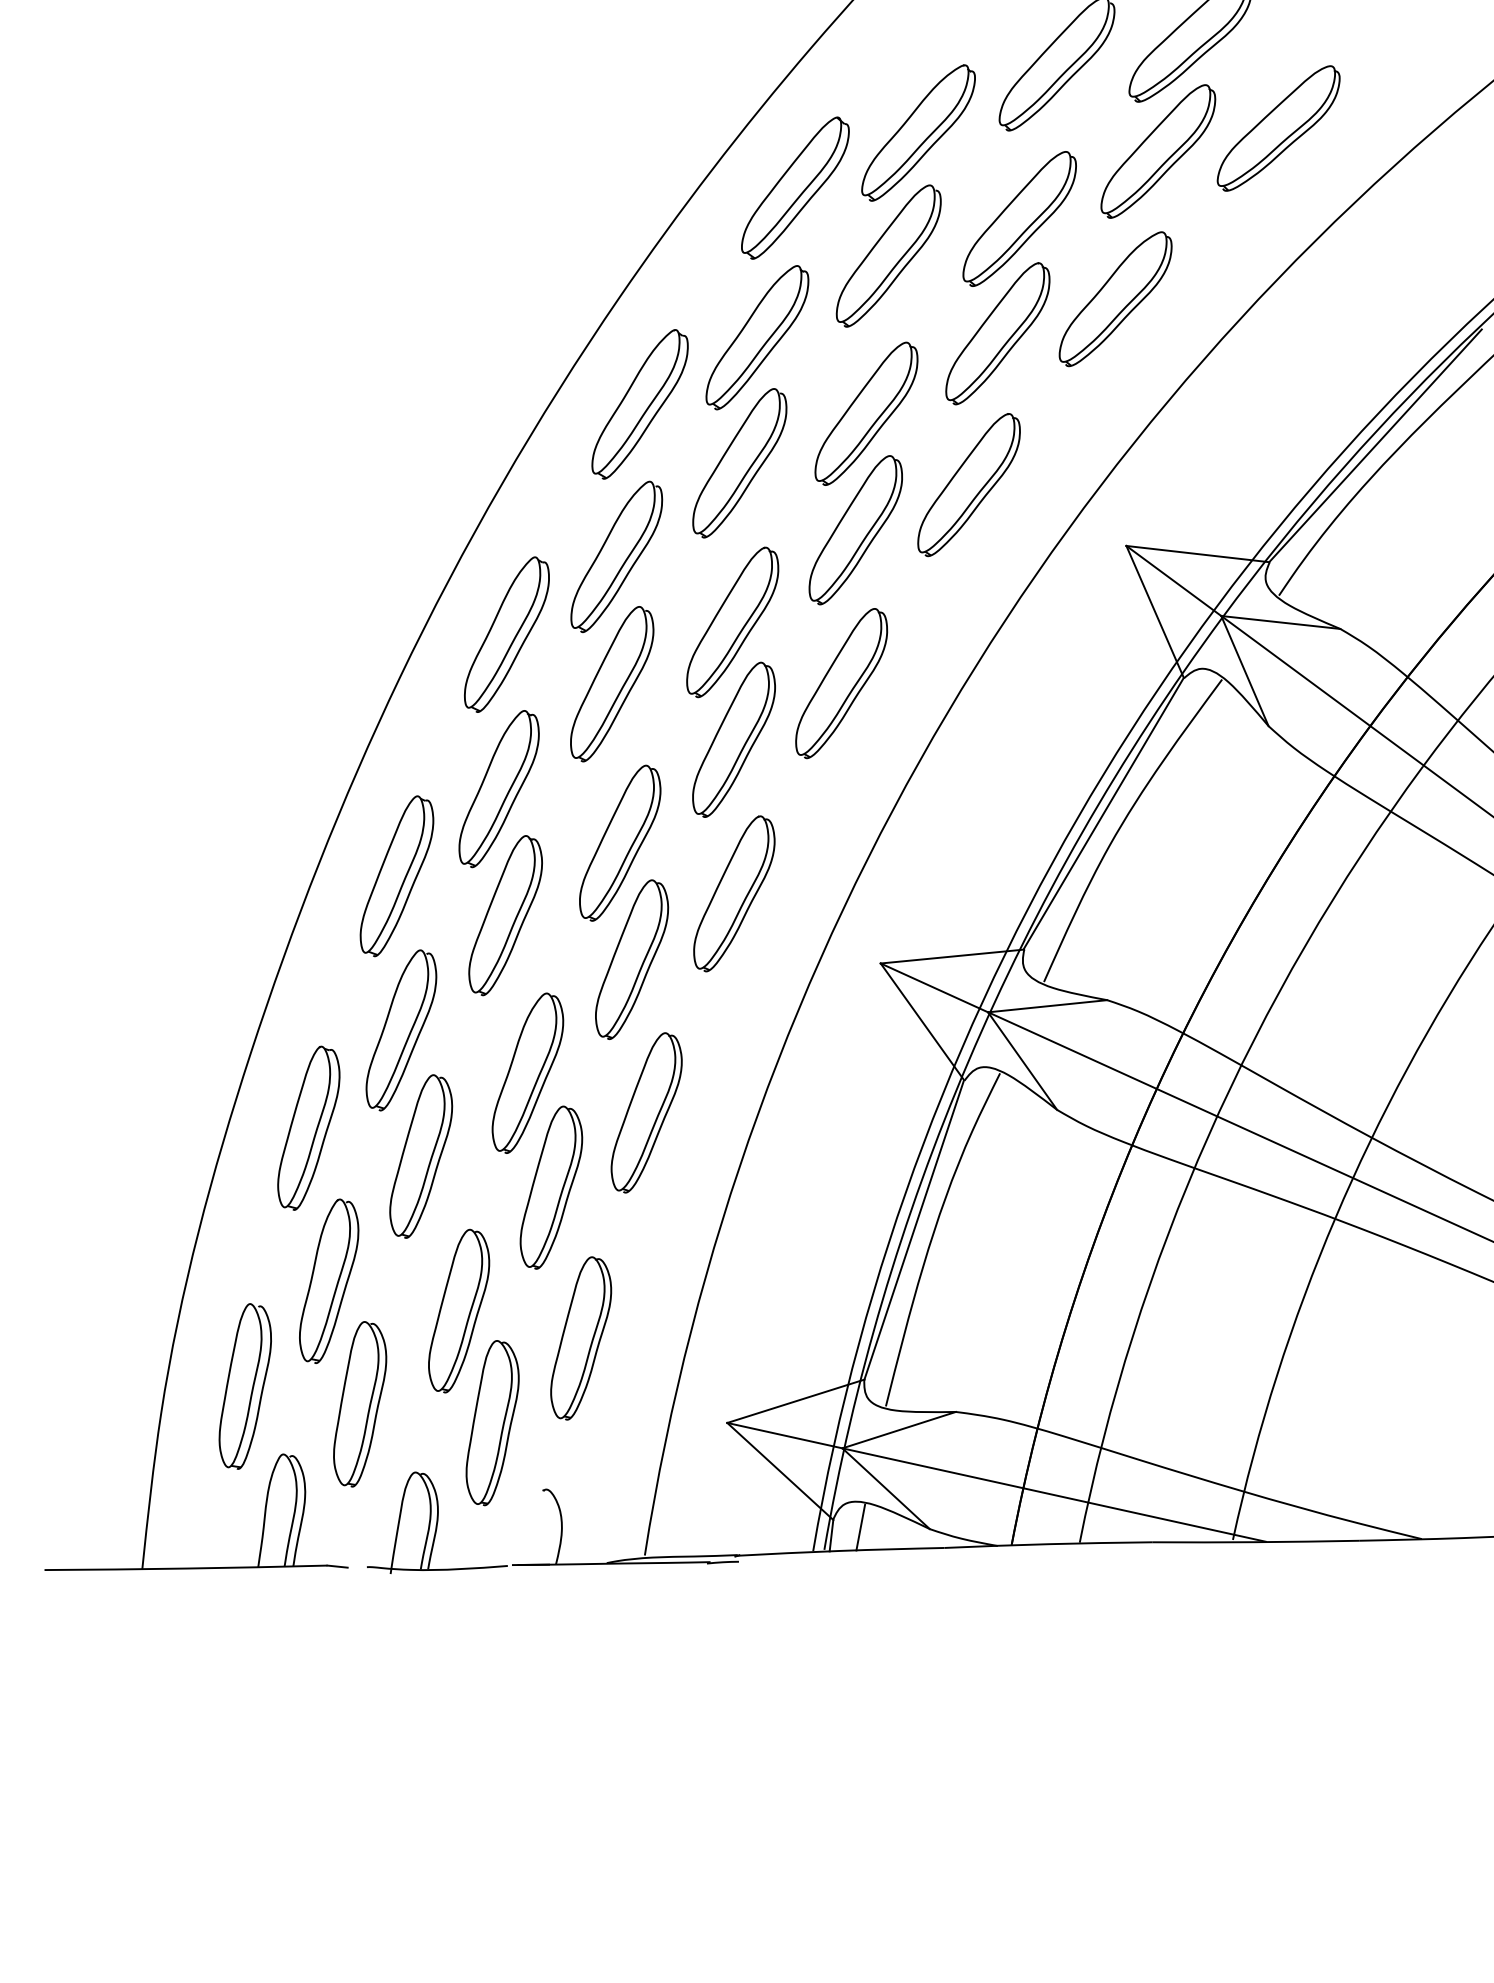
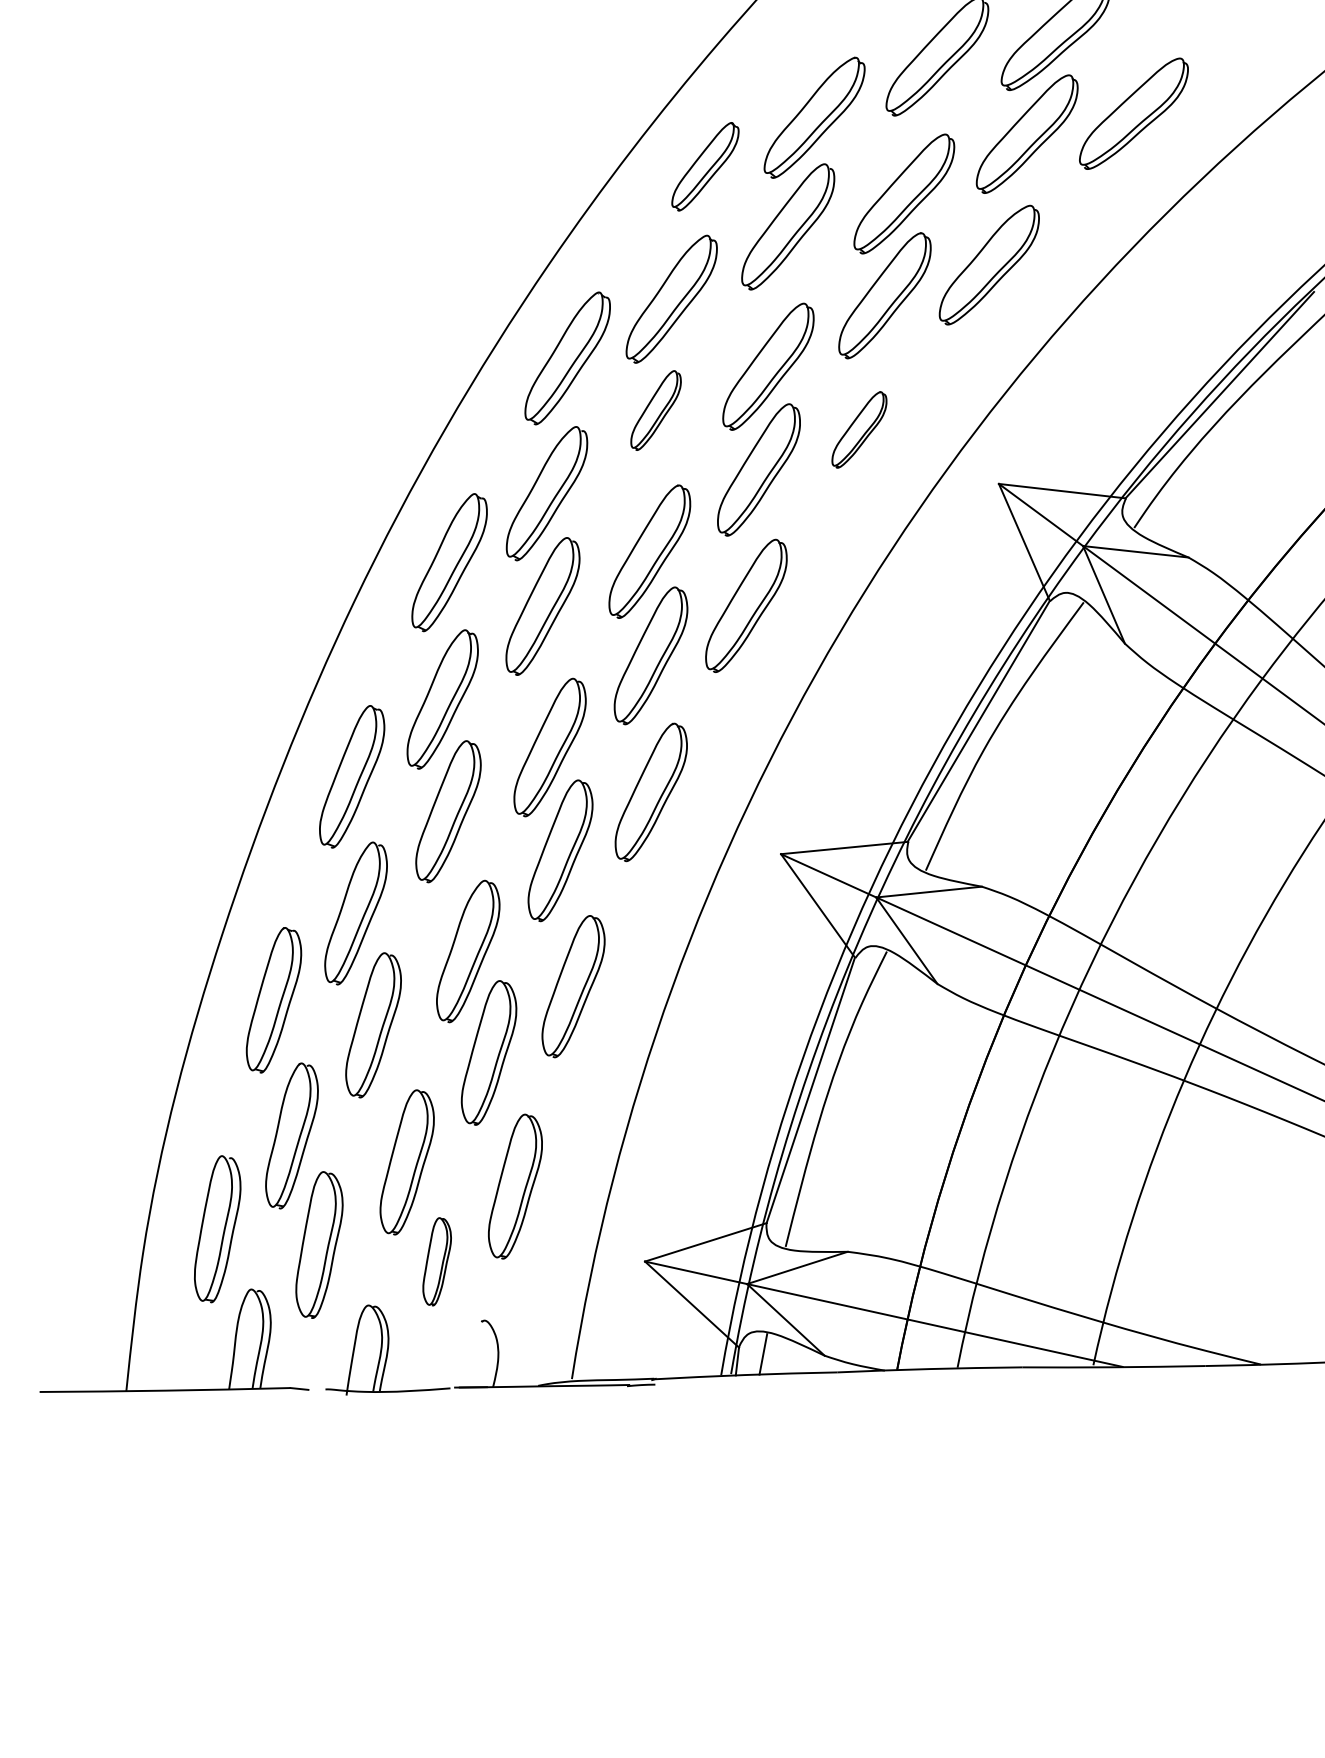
part: (795, 187) -> (705, 166), size x0.7
part: (739, 463) -> (655, 410), size x0.6
part: (969, 484) -> (859, 429), size x0.6
part: (493, 1422) -> (437, 1261), size x0.6

